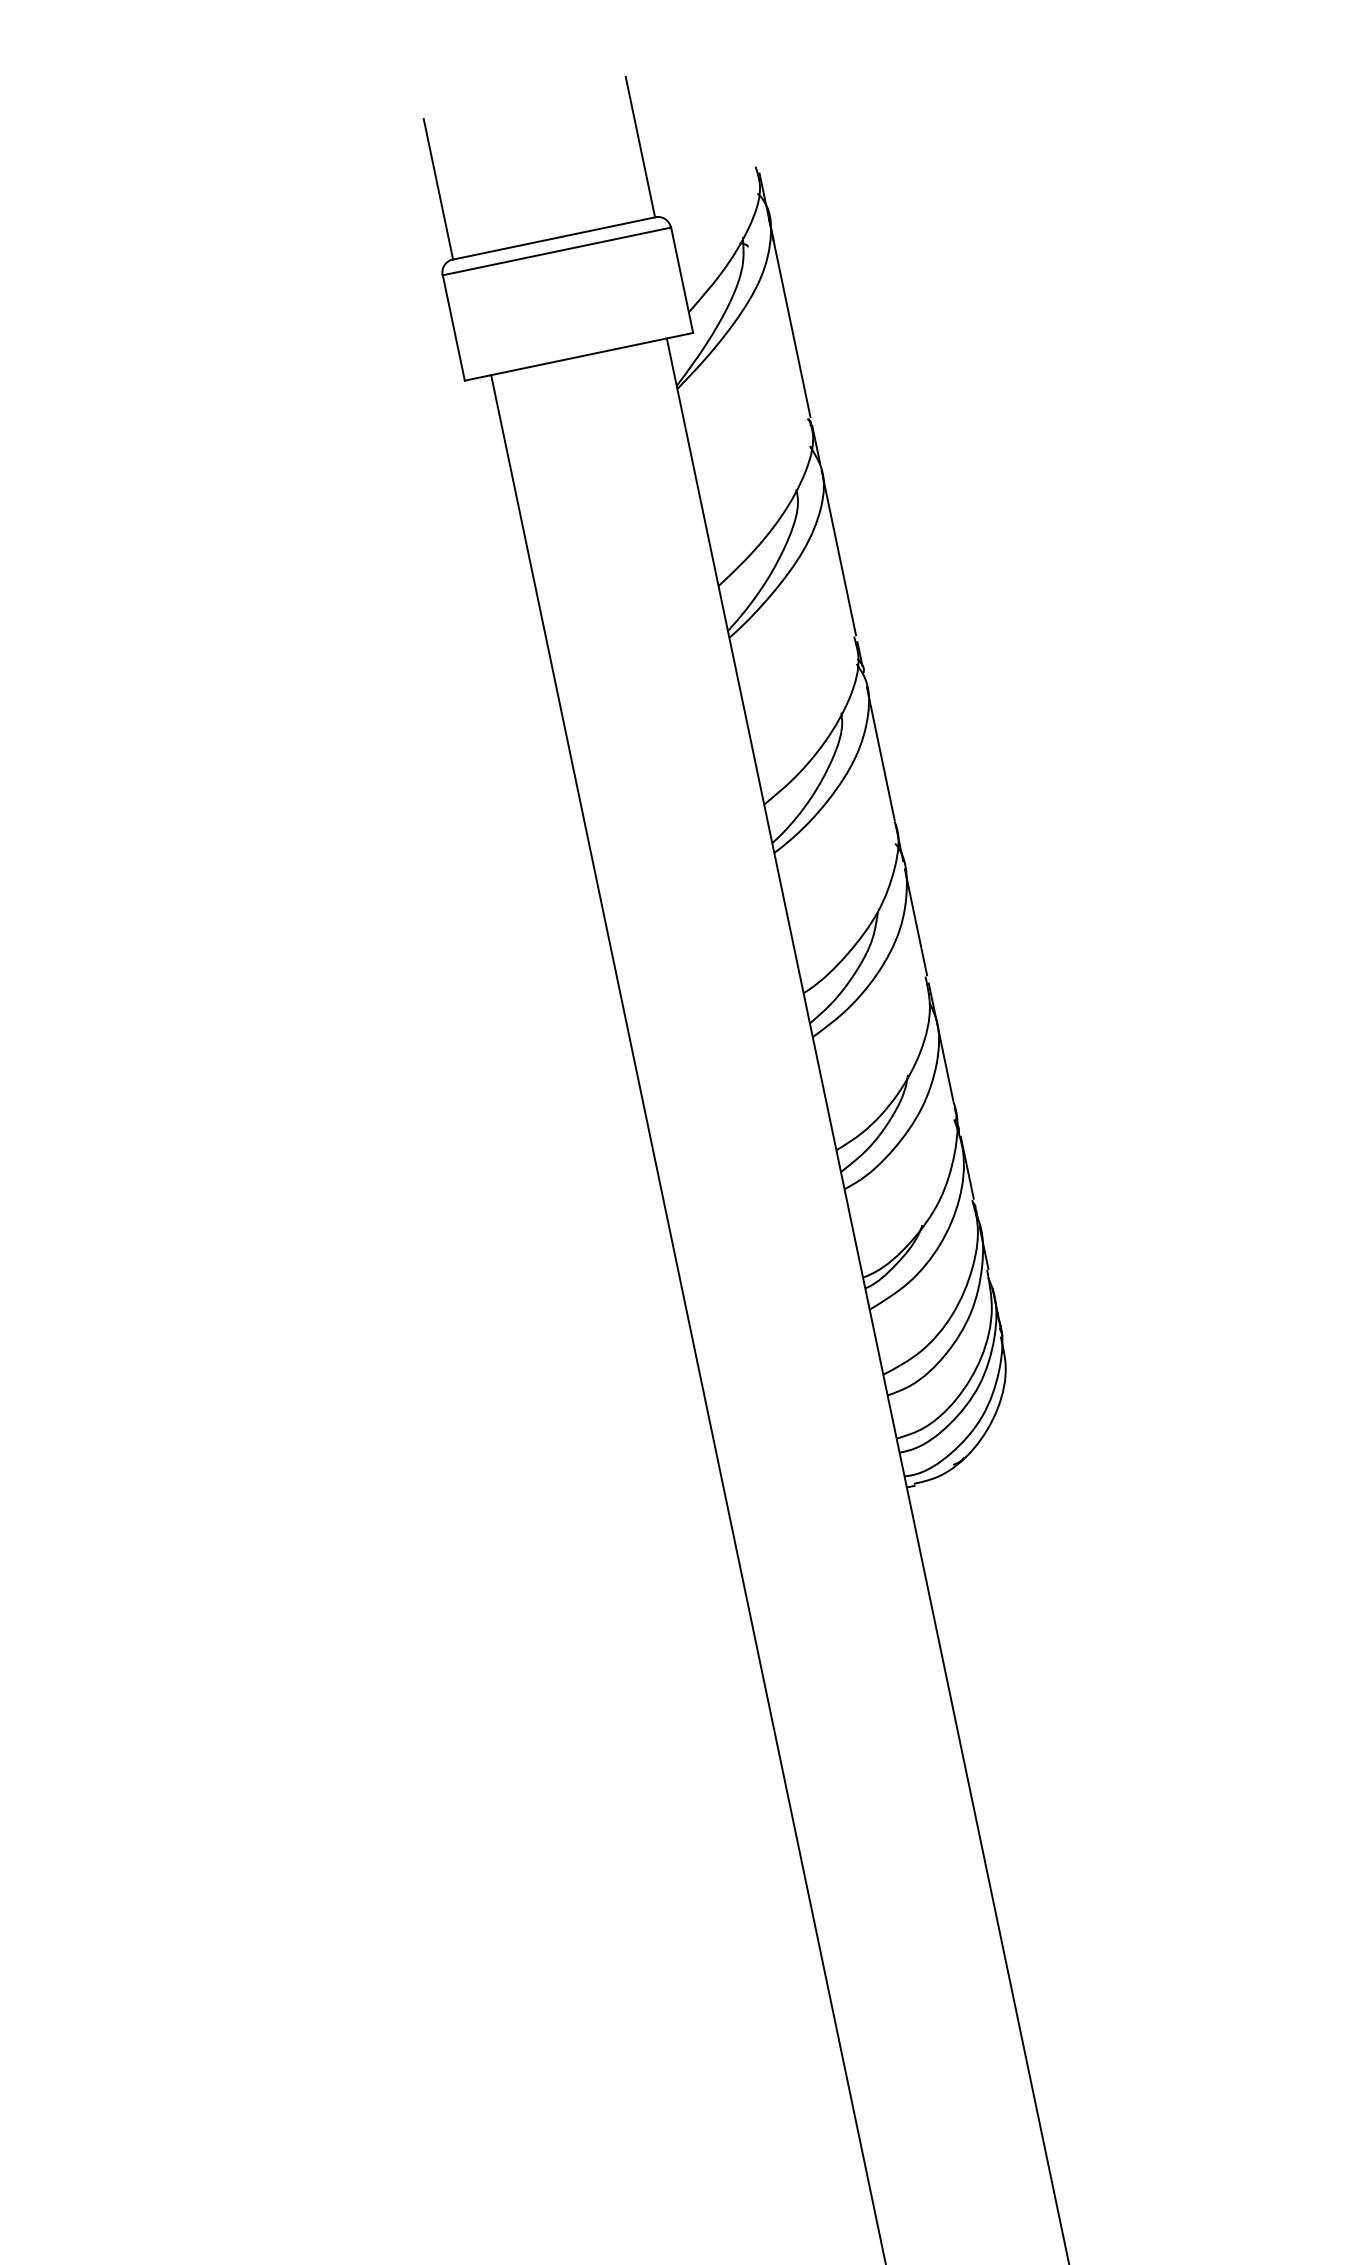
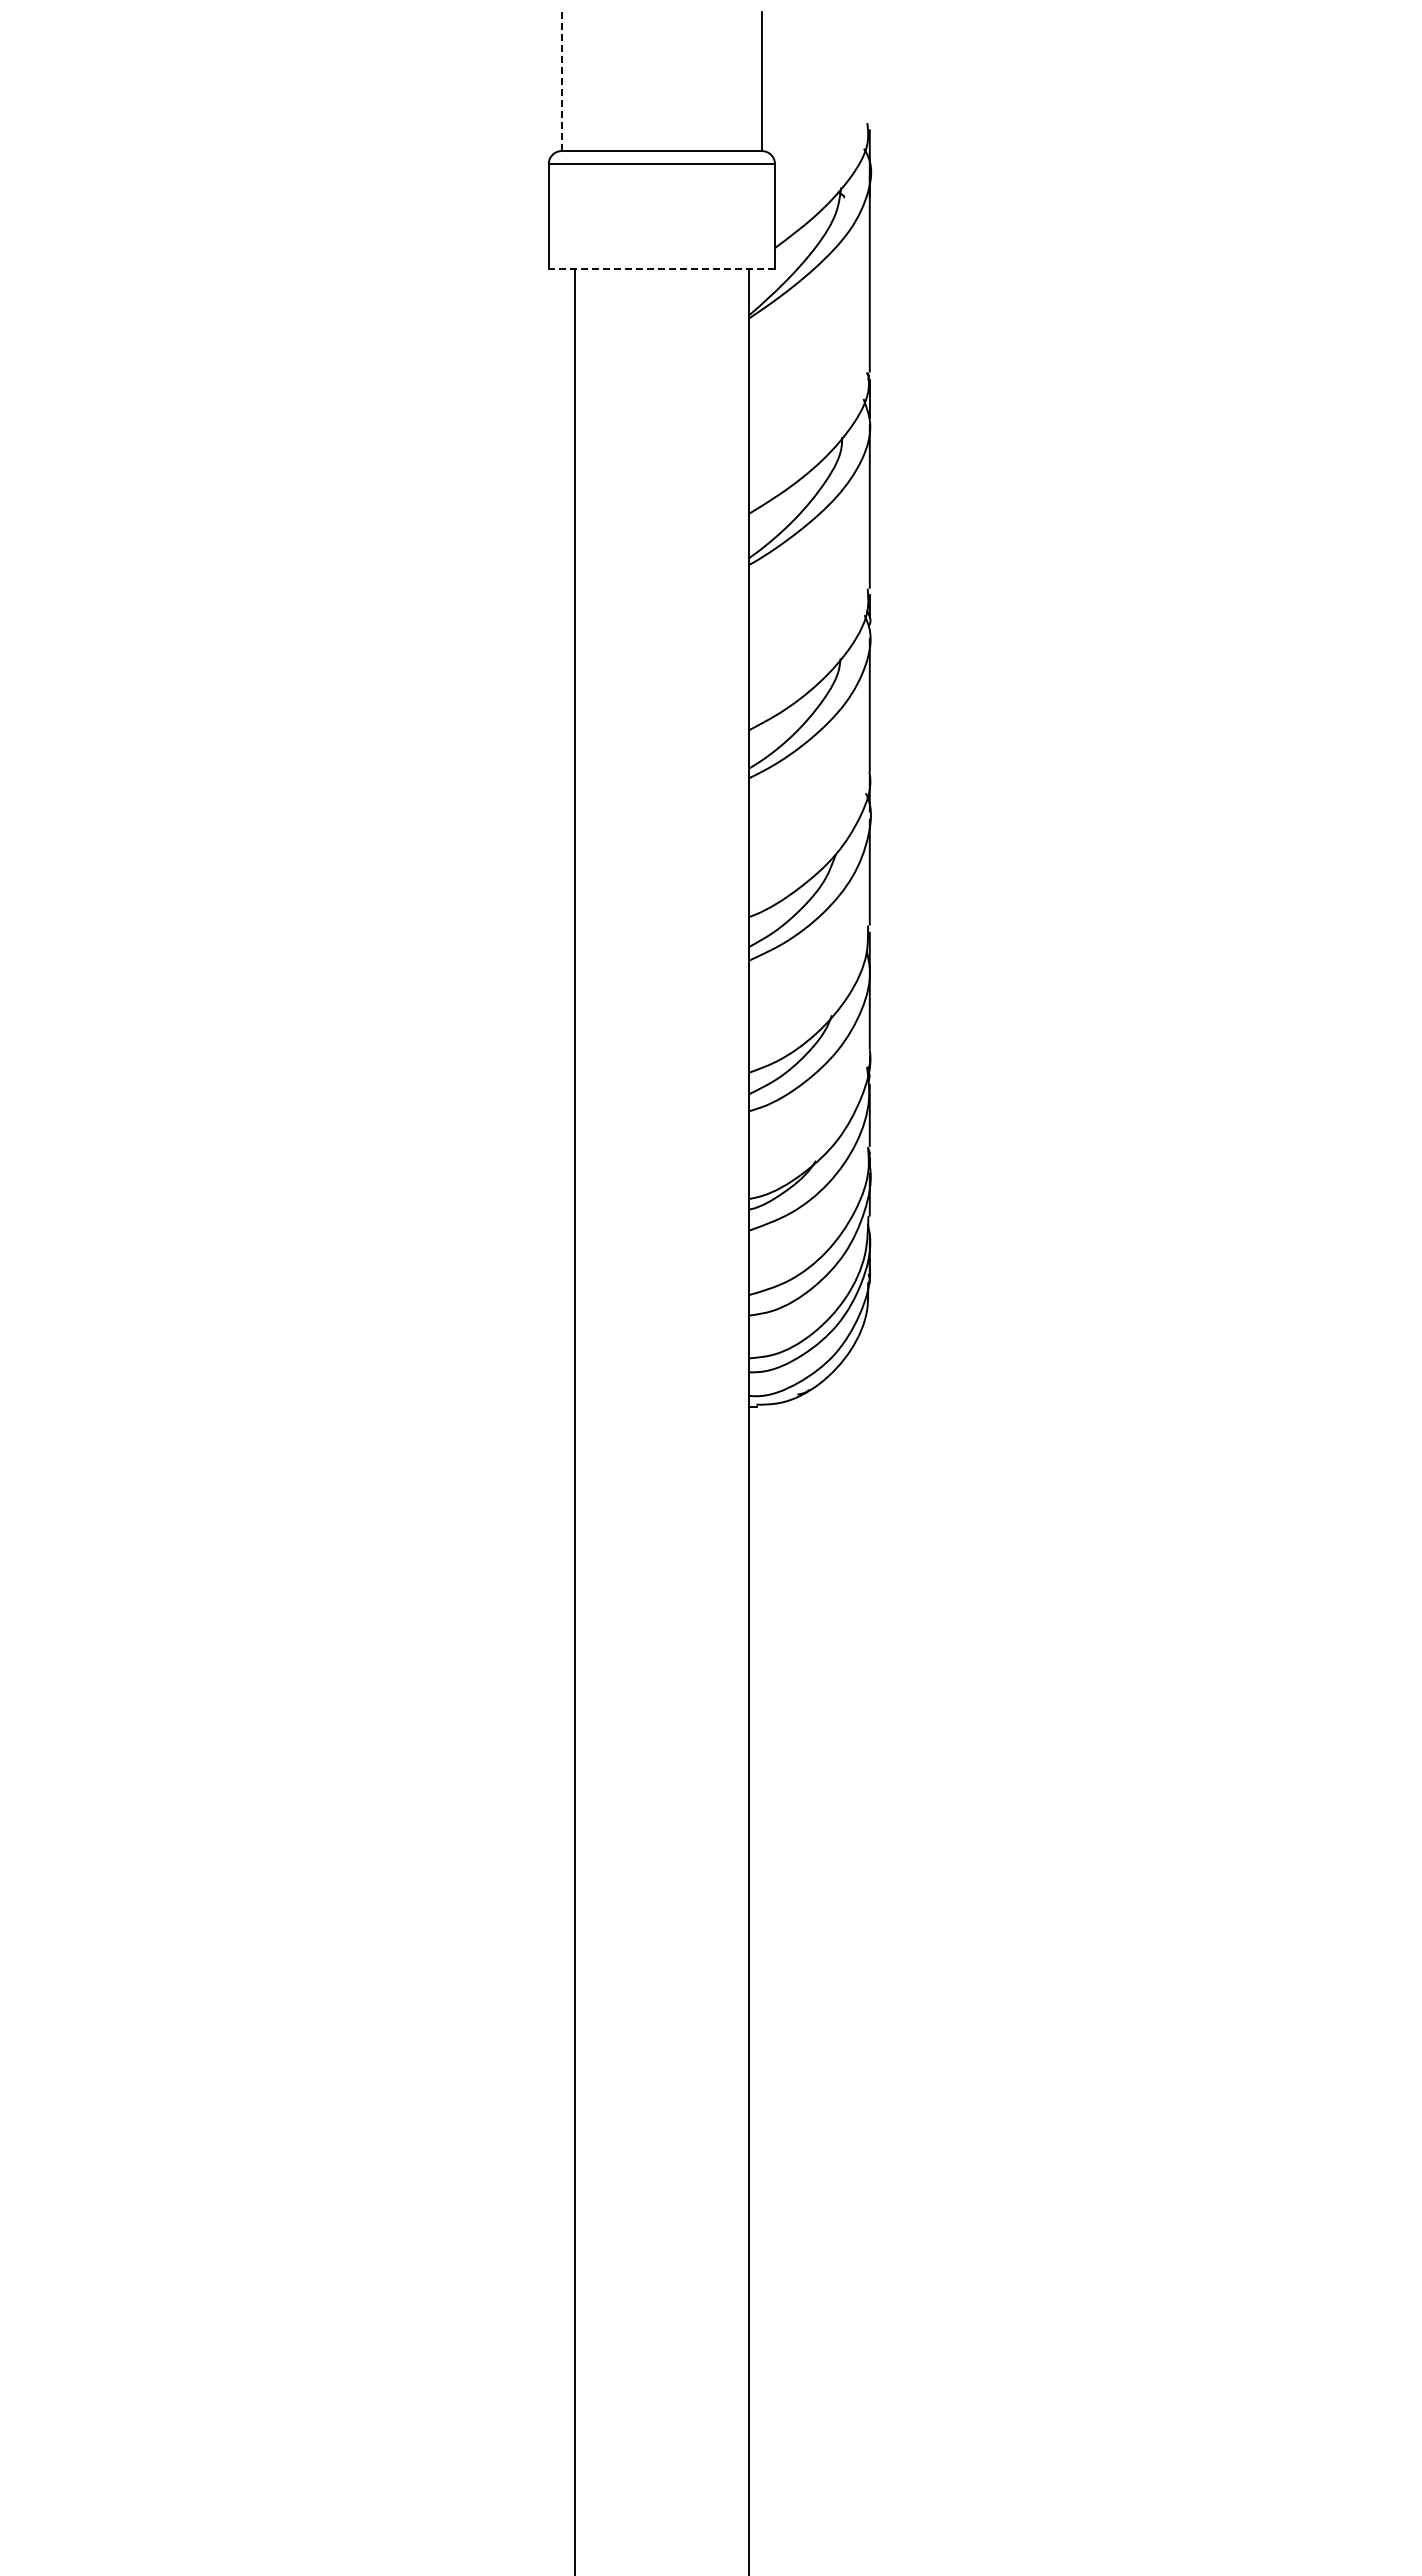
line: (438, 189) -> (561, 81), solid -> dashed
line: (578, 356) -> (661, 268), solid -> dashed

